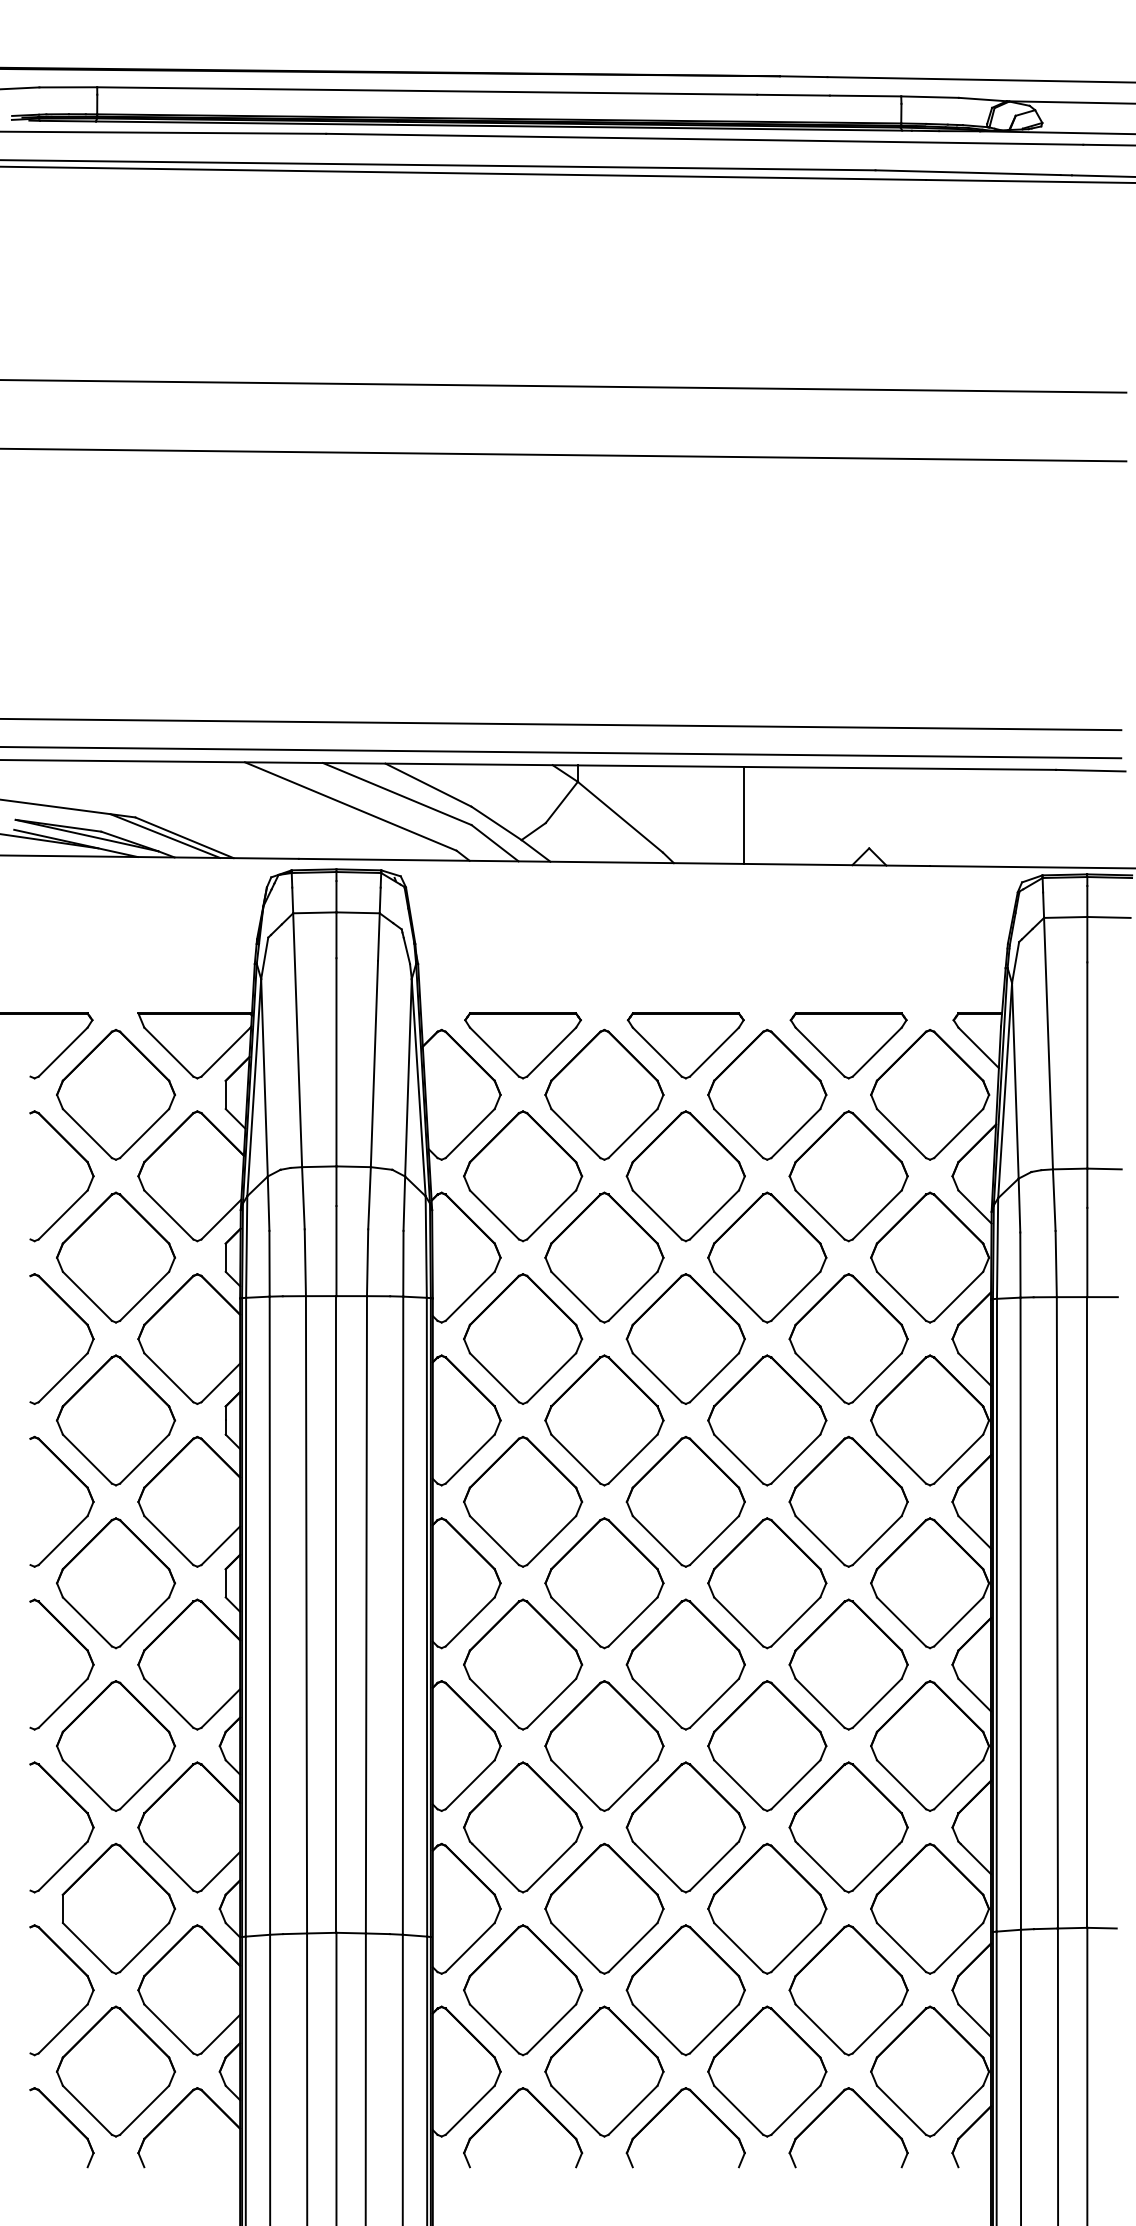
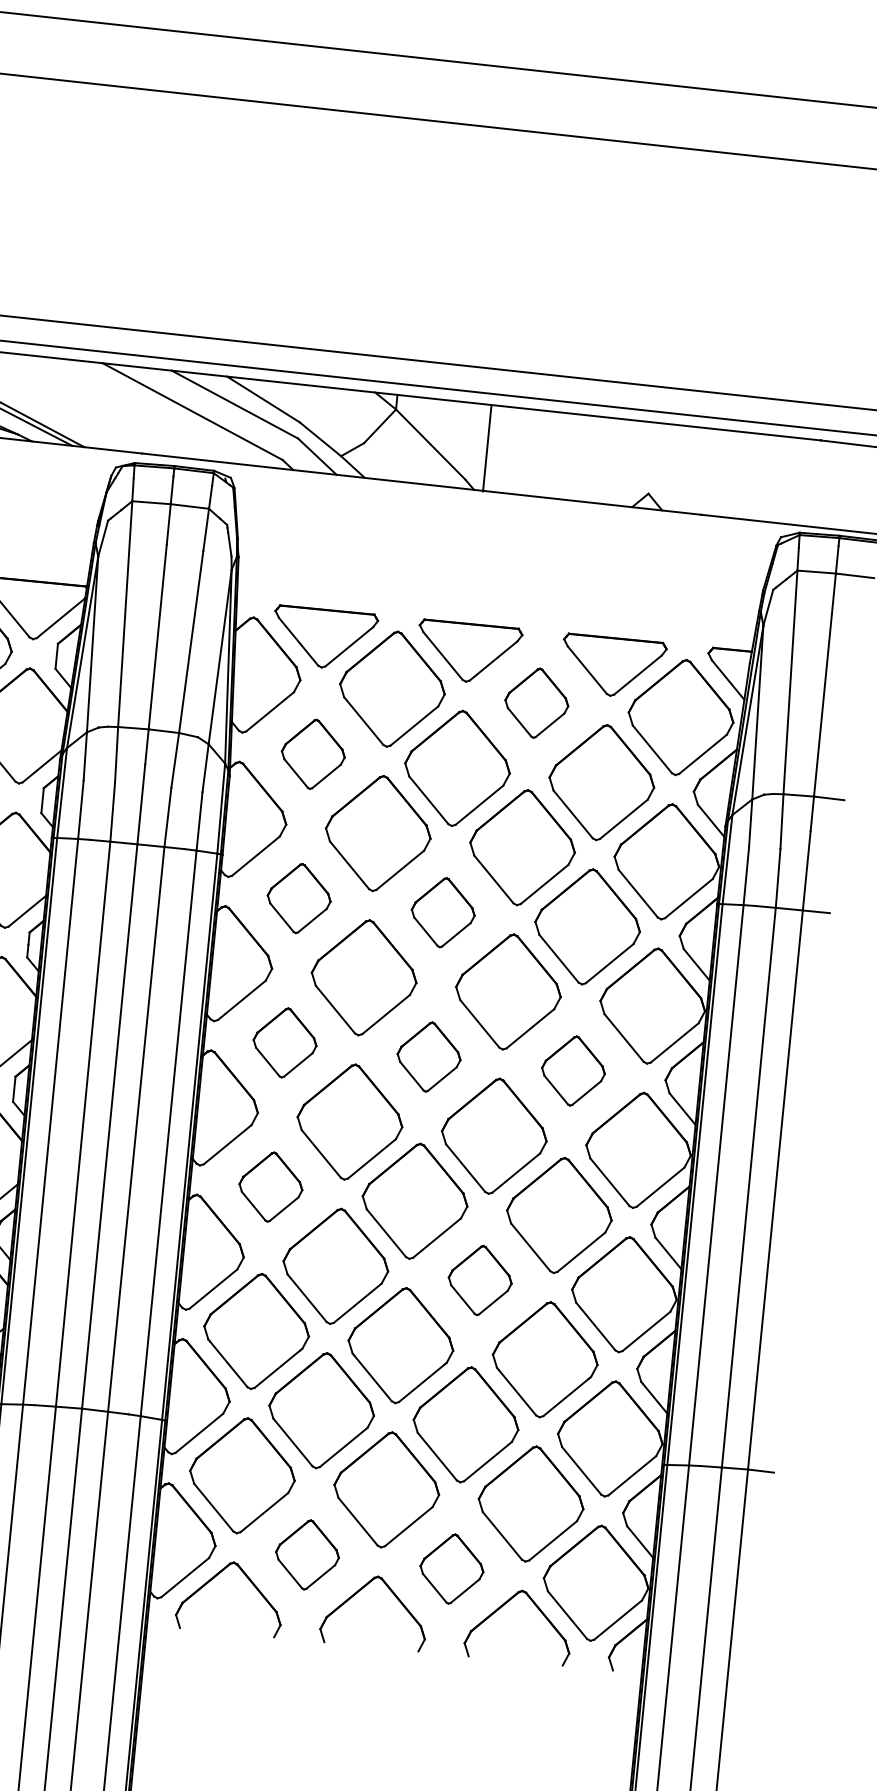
line: (744, 814) -> (487, 447), moved
part: (767, 1094) -> (536, 703), size x0.6
part: (523, 1176) -> (313, 754), size x0.6
part: (523, 1338) -> (299, 898), size x0.6
part: (685, 1338) -> (443, 912), size x0.6
part: (523, 1501) -> (285, 1042), size x0.6
part: (685, 1501) -> (428, 1056), size x0.6
part: (848, 1501) -> (573, 1070), size x0.6
part: (523, 1664) -> (271, 1187), size x0.6
part: (767, 1745) -> (480, 1280), size x0.6
part: (604, 2071) -> (307, 1554), size x0.6
part: (767, 2071) -> (452, 1569), size x0.6

